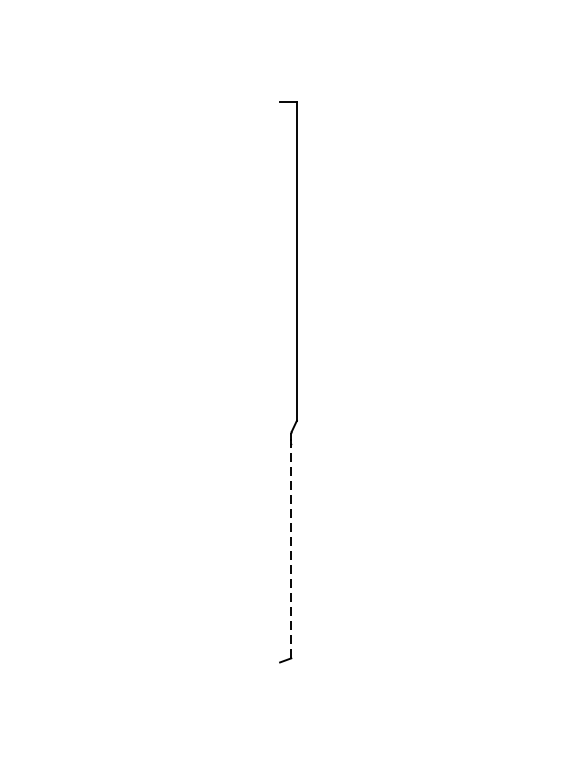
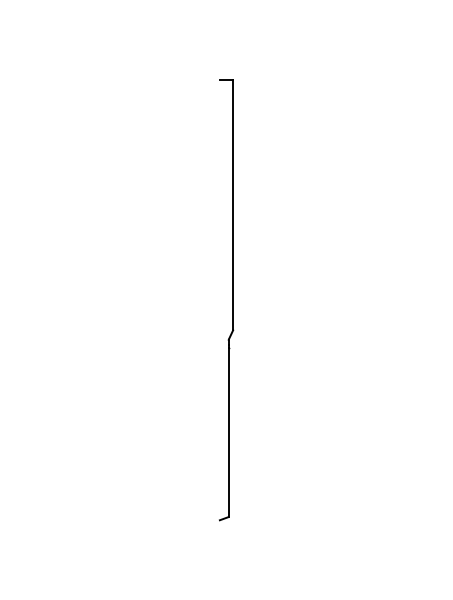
line: (291, 550) -> (228, 432), dashed -> solid

